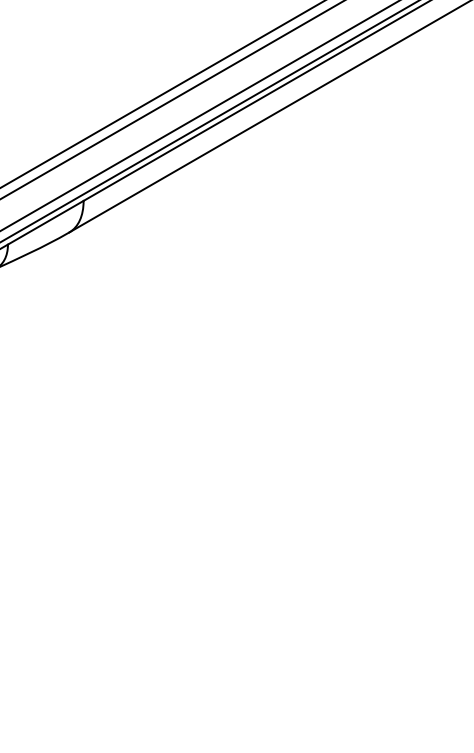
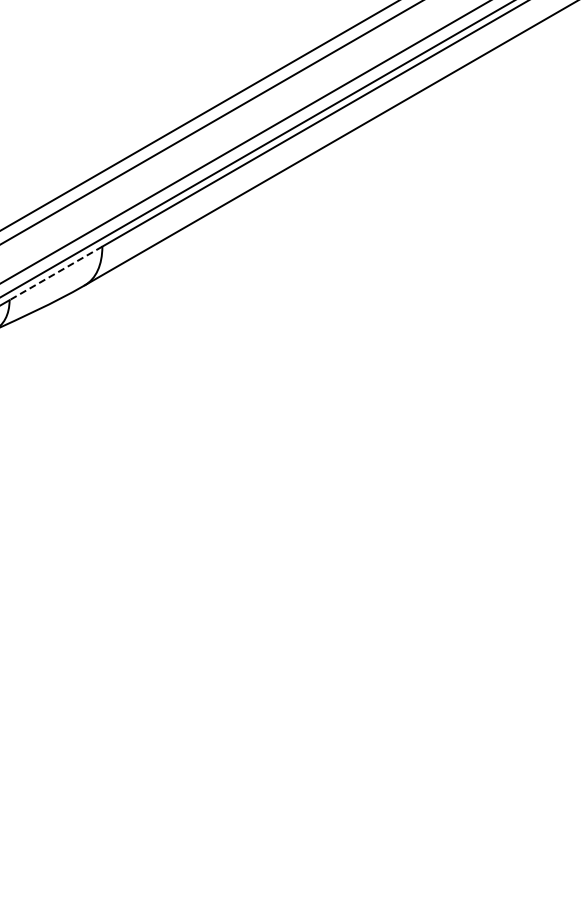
line: (46, 222) -> (56, 273), solid -> dashed

